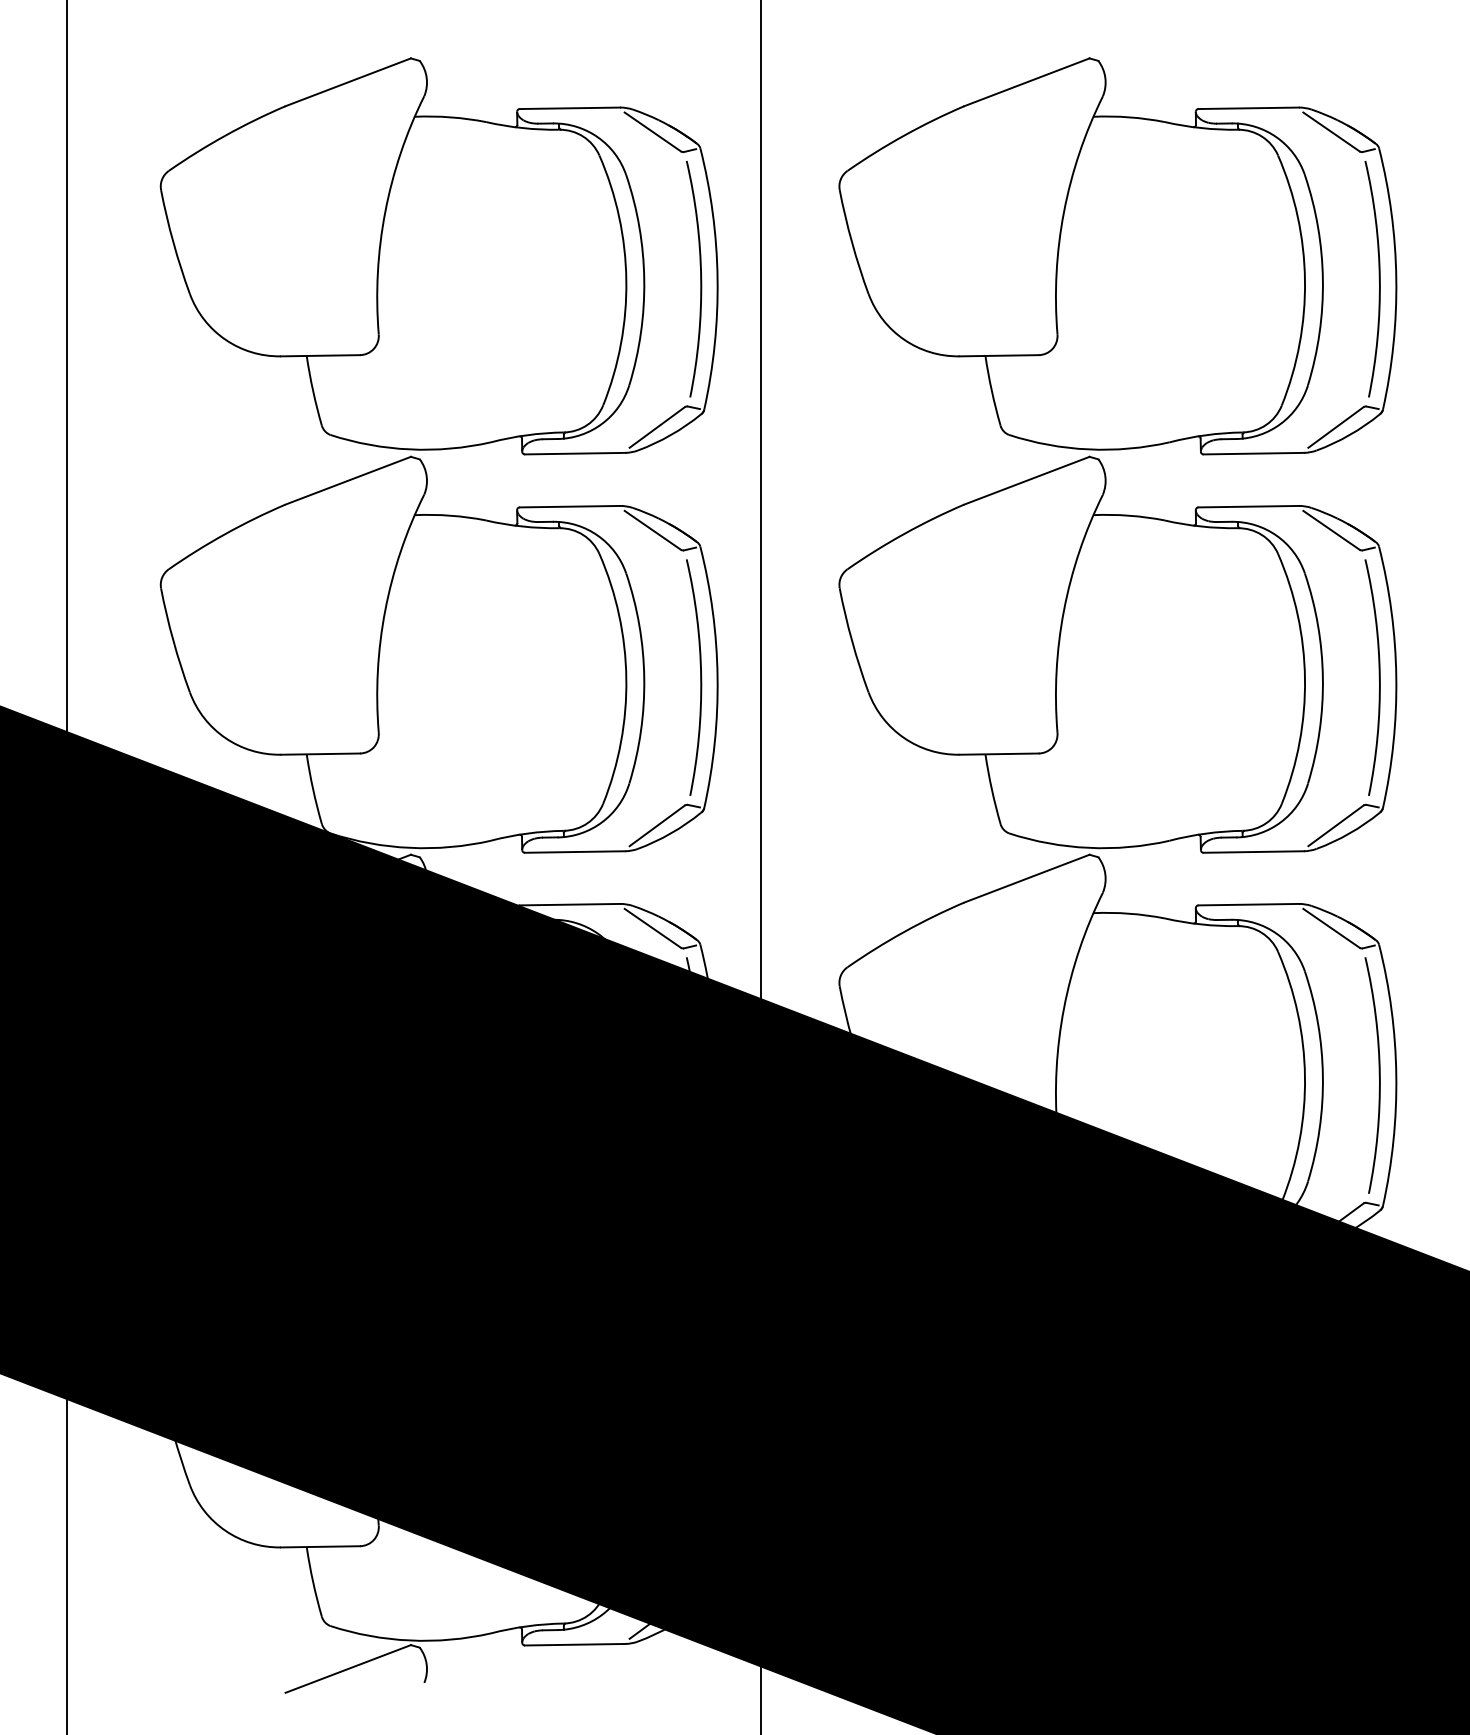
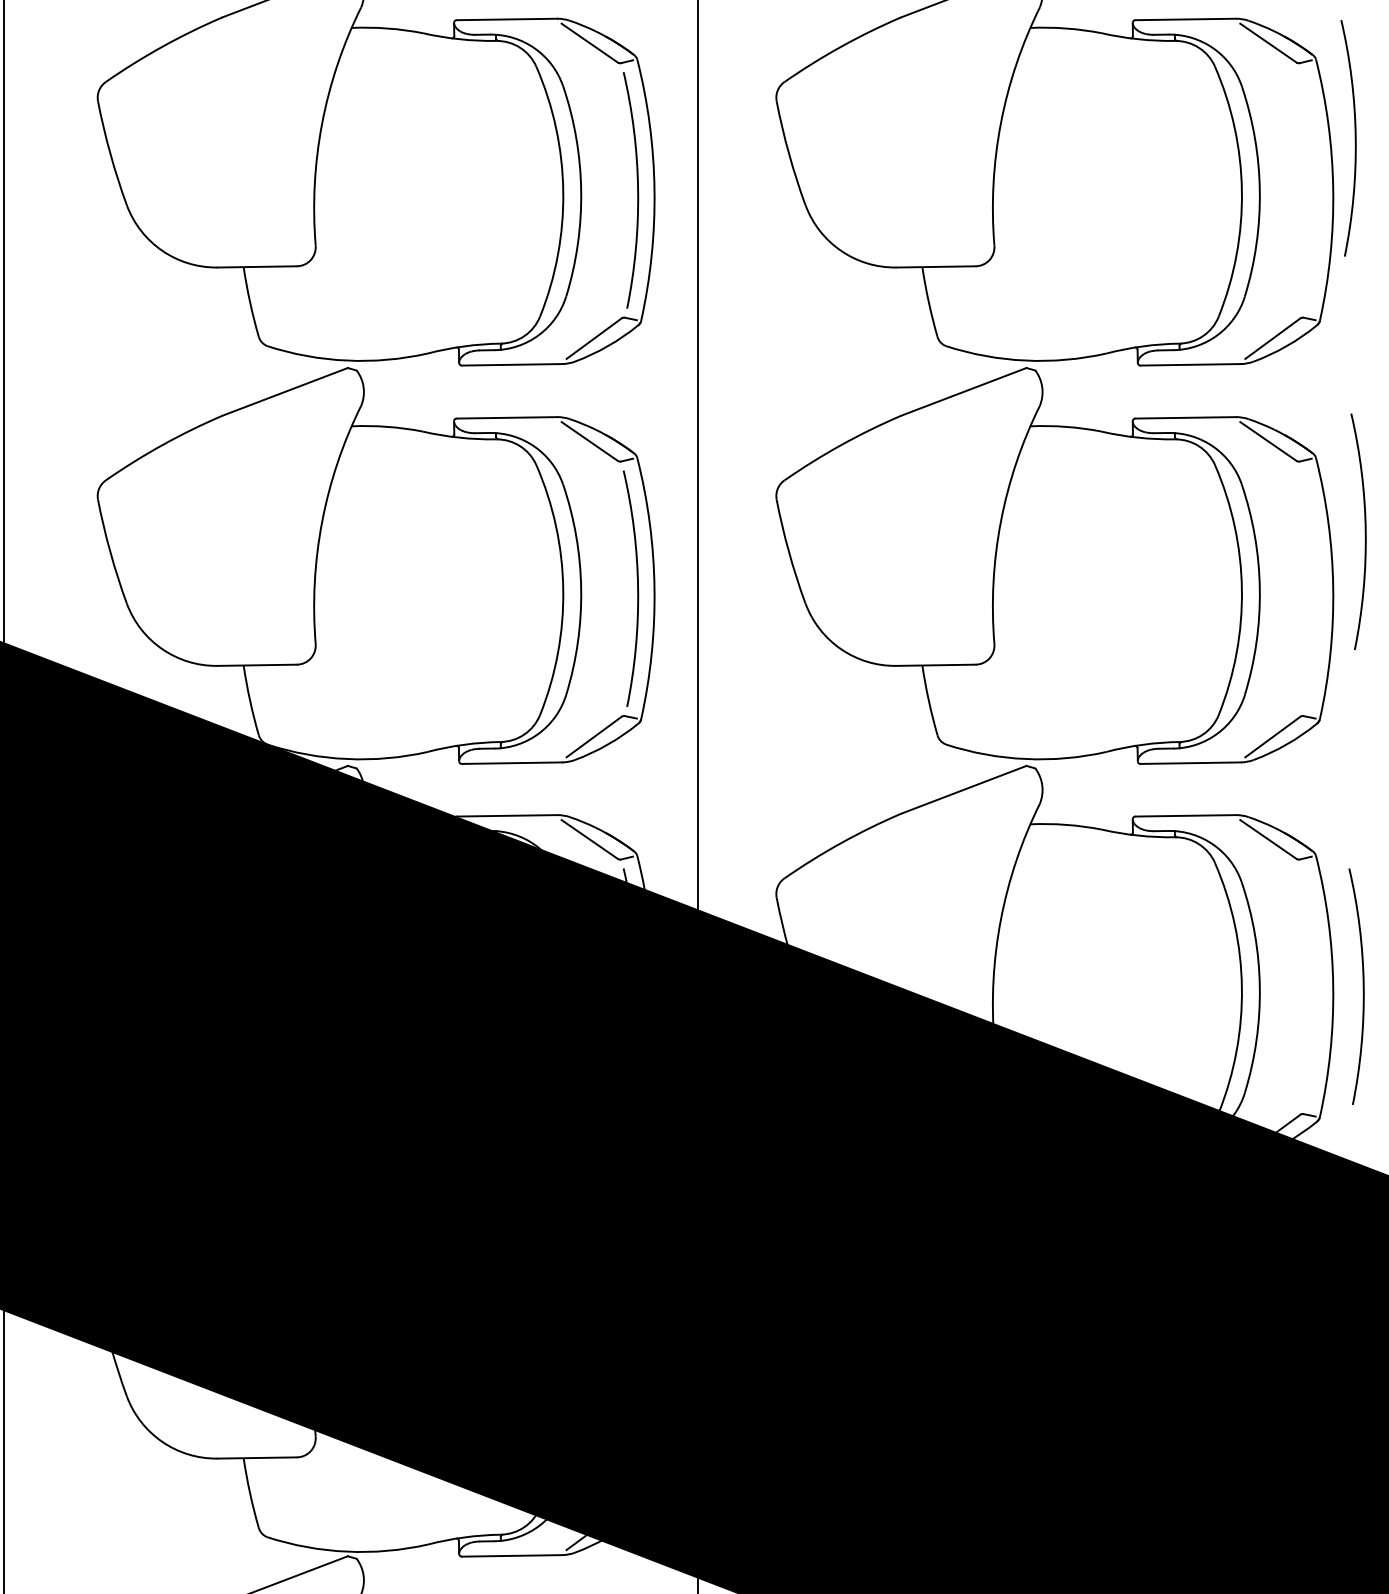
arc: (1378, 279) -> (1354, 138), moved
arc: (1378, 677) -> (1364, 531), moved
arc: (1378, 1075) -> (1362, 986), moved

